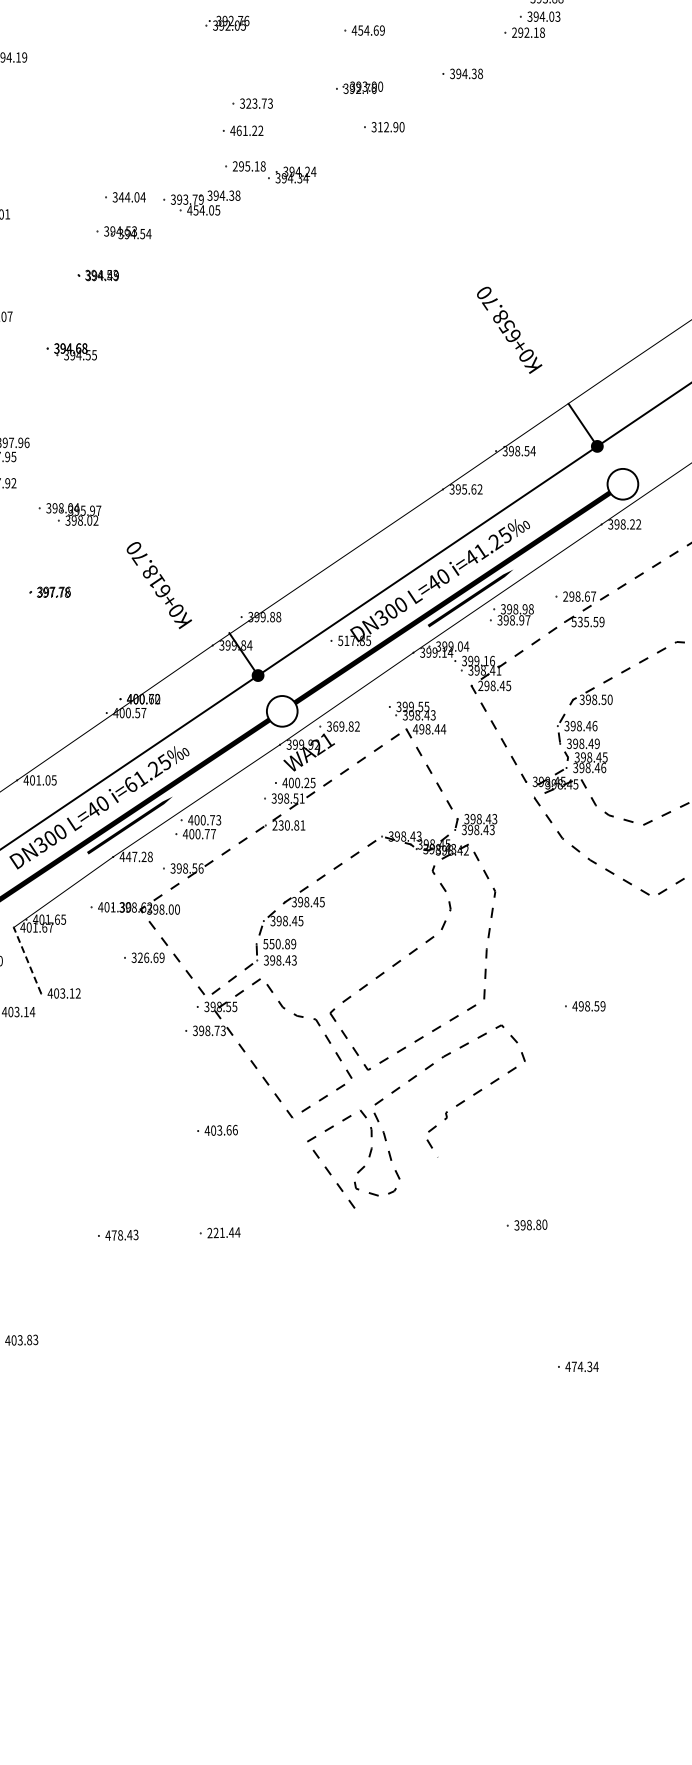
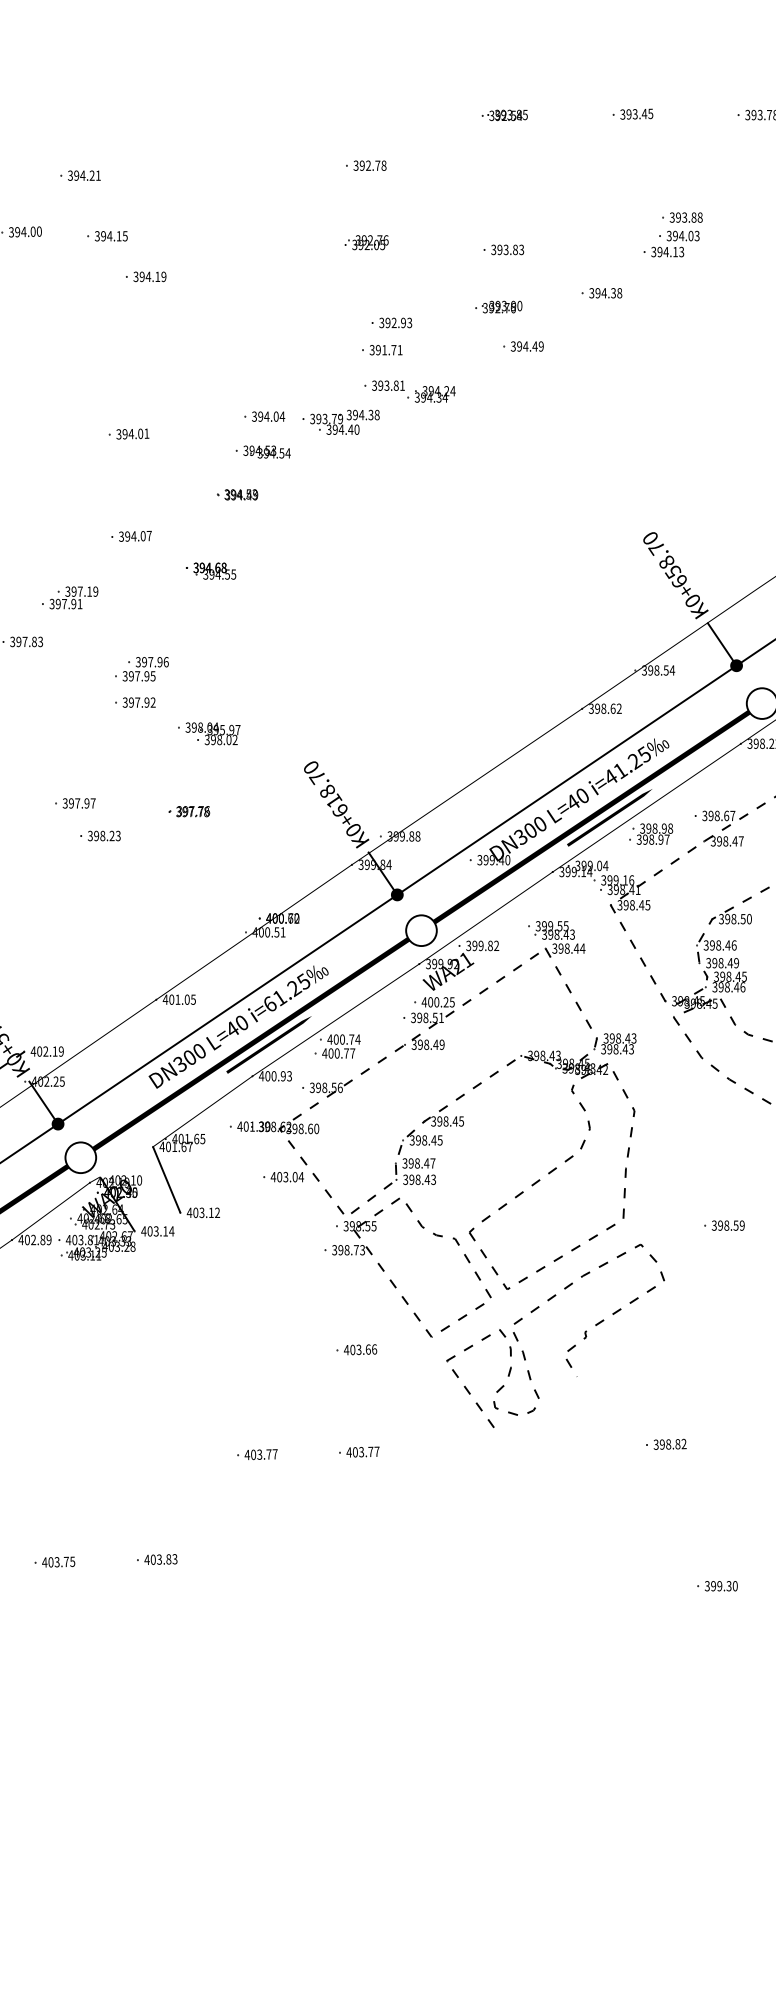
text: (368, 30) -> (507, 249), 454.69 -> 393.83
text: (528, 32) -> (667, 251), 292.18 -> 394.13
text: (256, 103) -> (395, 322), 323.73 -> 392.93
text: (391, 127) -> (530, 346), 312.90 -> 394.49
text: (246, 131) -> (385, 350), 461.22 -> 391.71
text: (249, 166) -> (388, 385), 295.18 -> 393.81
text: (121, 197) -> (260, 416), 344.04 -> 394.04
text: (203, 210) -> (342, 429), 454.05 -> 394.40
text: (509, 330) -> (675, 575), moved
text: (464, 489) -> (603, 708), 395.62 -> 398.62
text: (159, 585) -> (336, 804), moved
text: (565, 597) -> (704, 816), 298.67 -> 398.67
text: (588, 622) -> (727, 841), 535.59 -> 398.47
text: (354, 641) -> (493, 860), 517.85 -> 399.40
text: (480, 686) -> (619, 905), 298.45 -> 398.45
text: (143, 713) -> (282, 932), 400.57 -> 400.51
text: (335, 726) -> (474, 945), 369.82 -> 399.82
text: (415, 729) -> (554, 948), 498.44 -> 398.44
text: (218, 820) -> (357, 1039), 400.73 -> 400.74
text: (288, 825) -> (427, 1044), 230.81 -> 398.49
text: (139, 857) -> (278, 1076), 447.28 -> 400.93
text: (171, 909) -> (310, 1128), 398.00 -> 398.60
text: (279, 944) -> (418, 1163), 550.89 -> 398.47
text: (147, 957) -> (286, 1176), 326.69 -> 403.04
line: (27, 960) -> (166, 1179), dashed -> solid
text: (575, 1006) -> (714, 1225), 498.59 -> 398.59
text: (544, 1225) -> (683, 1444), 398.80 -> 398.82
text: (223, 1232) -> (362, 1451), 221.44 -> 403.77
text: (125, 1235) -> (264, 1454), 478.43 -> 403.77
text: (581, 1367) -> (720, 1586), 474.34 -> 399.30

